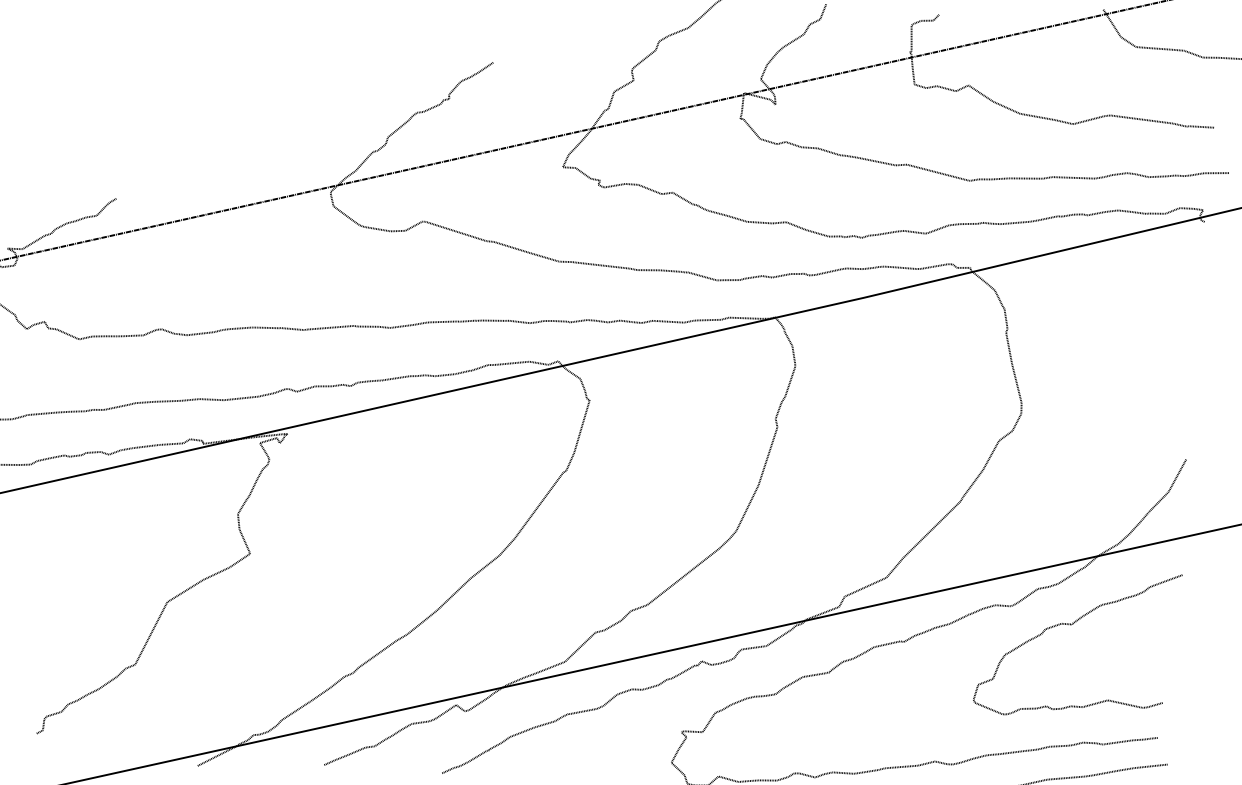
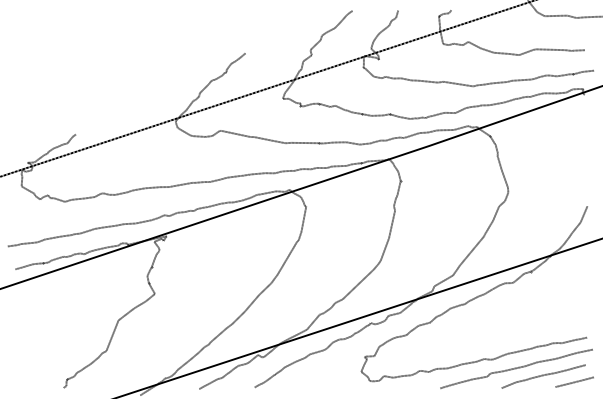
curve: (1071, 626) -> (541, 289), removed

